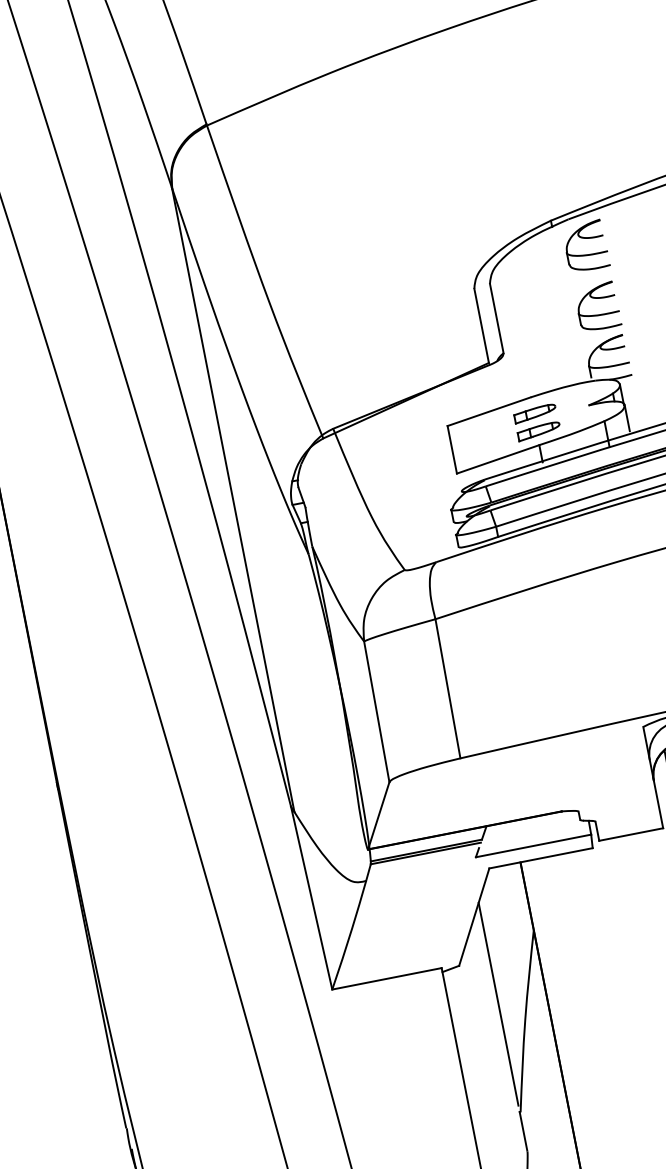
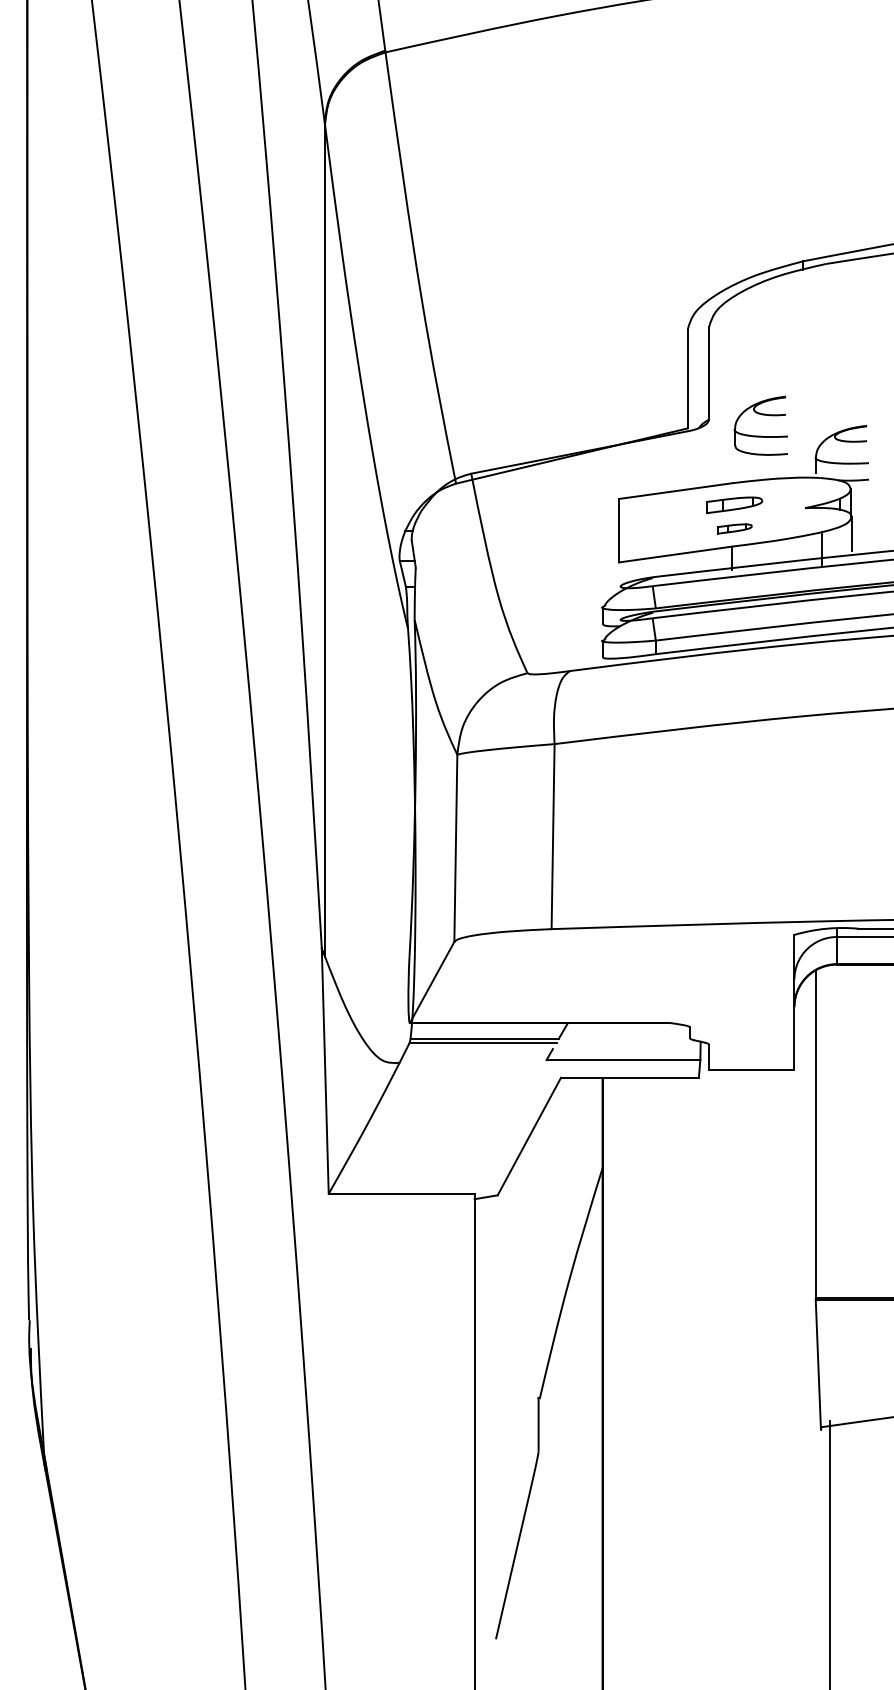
part: (585, 238) -> (843, 293), removed
part: (598, 314) -> (760, 435), moved
part: (538, 431) -> (734, 528), size x0.6
line: (498, 1004) -> (538, 1254), removed

